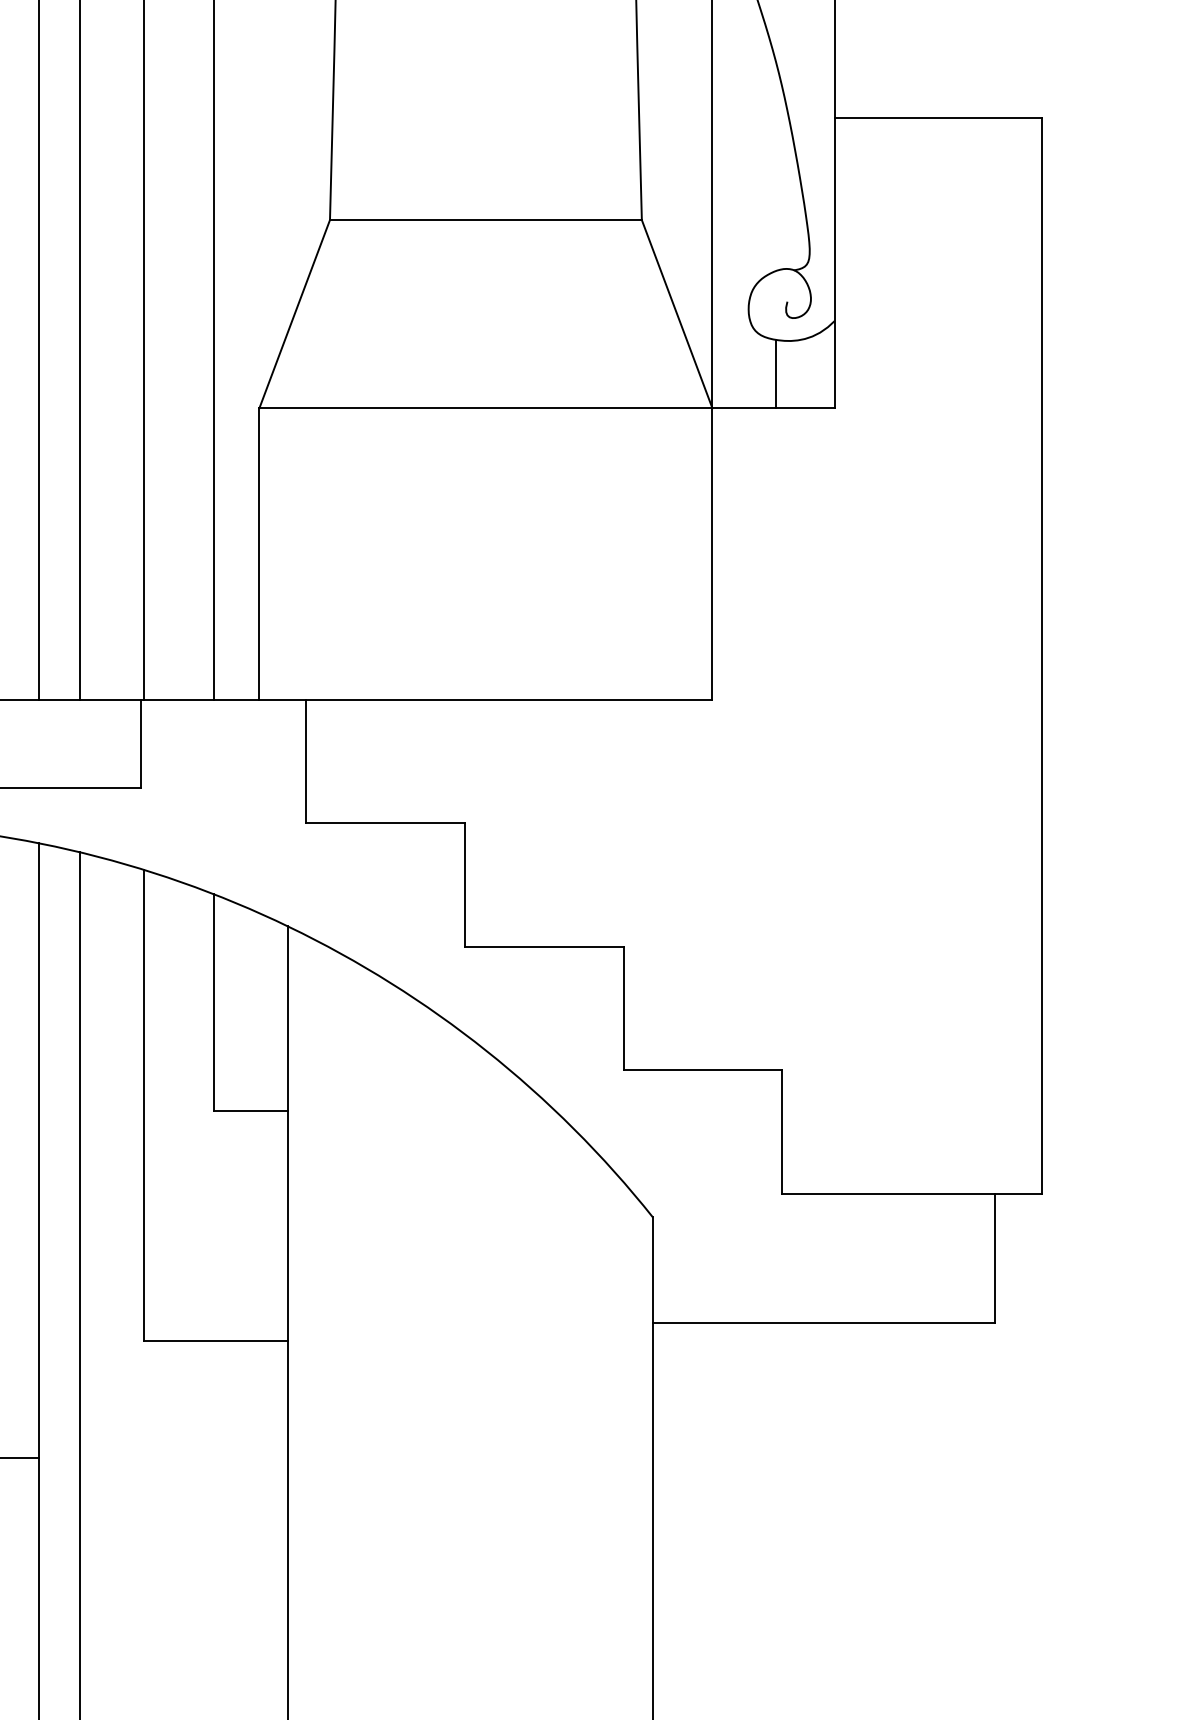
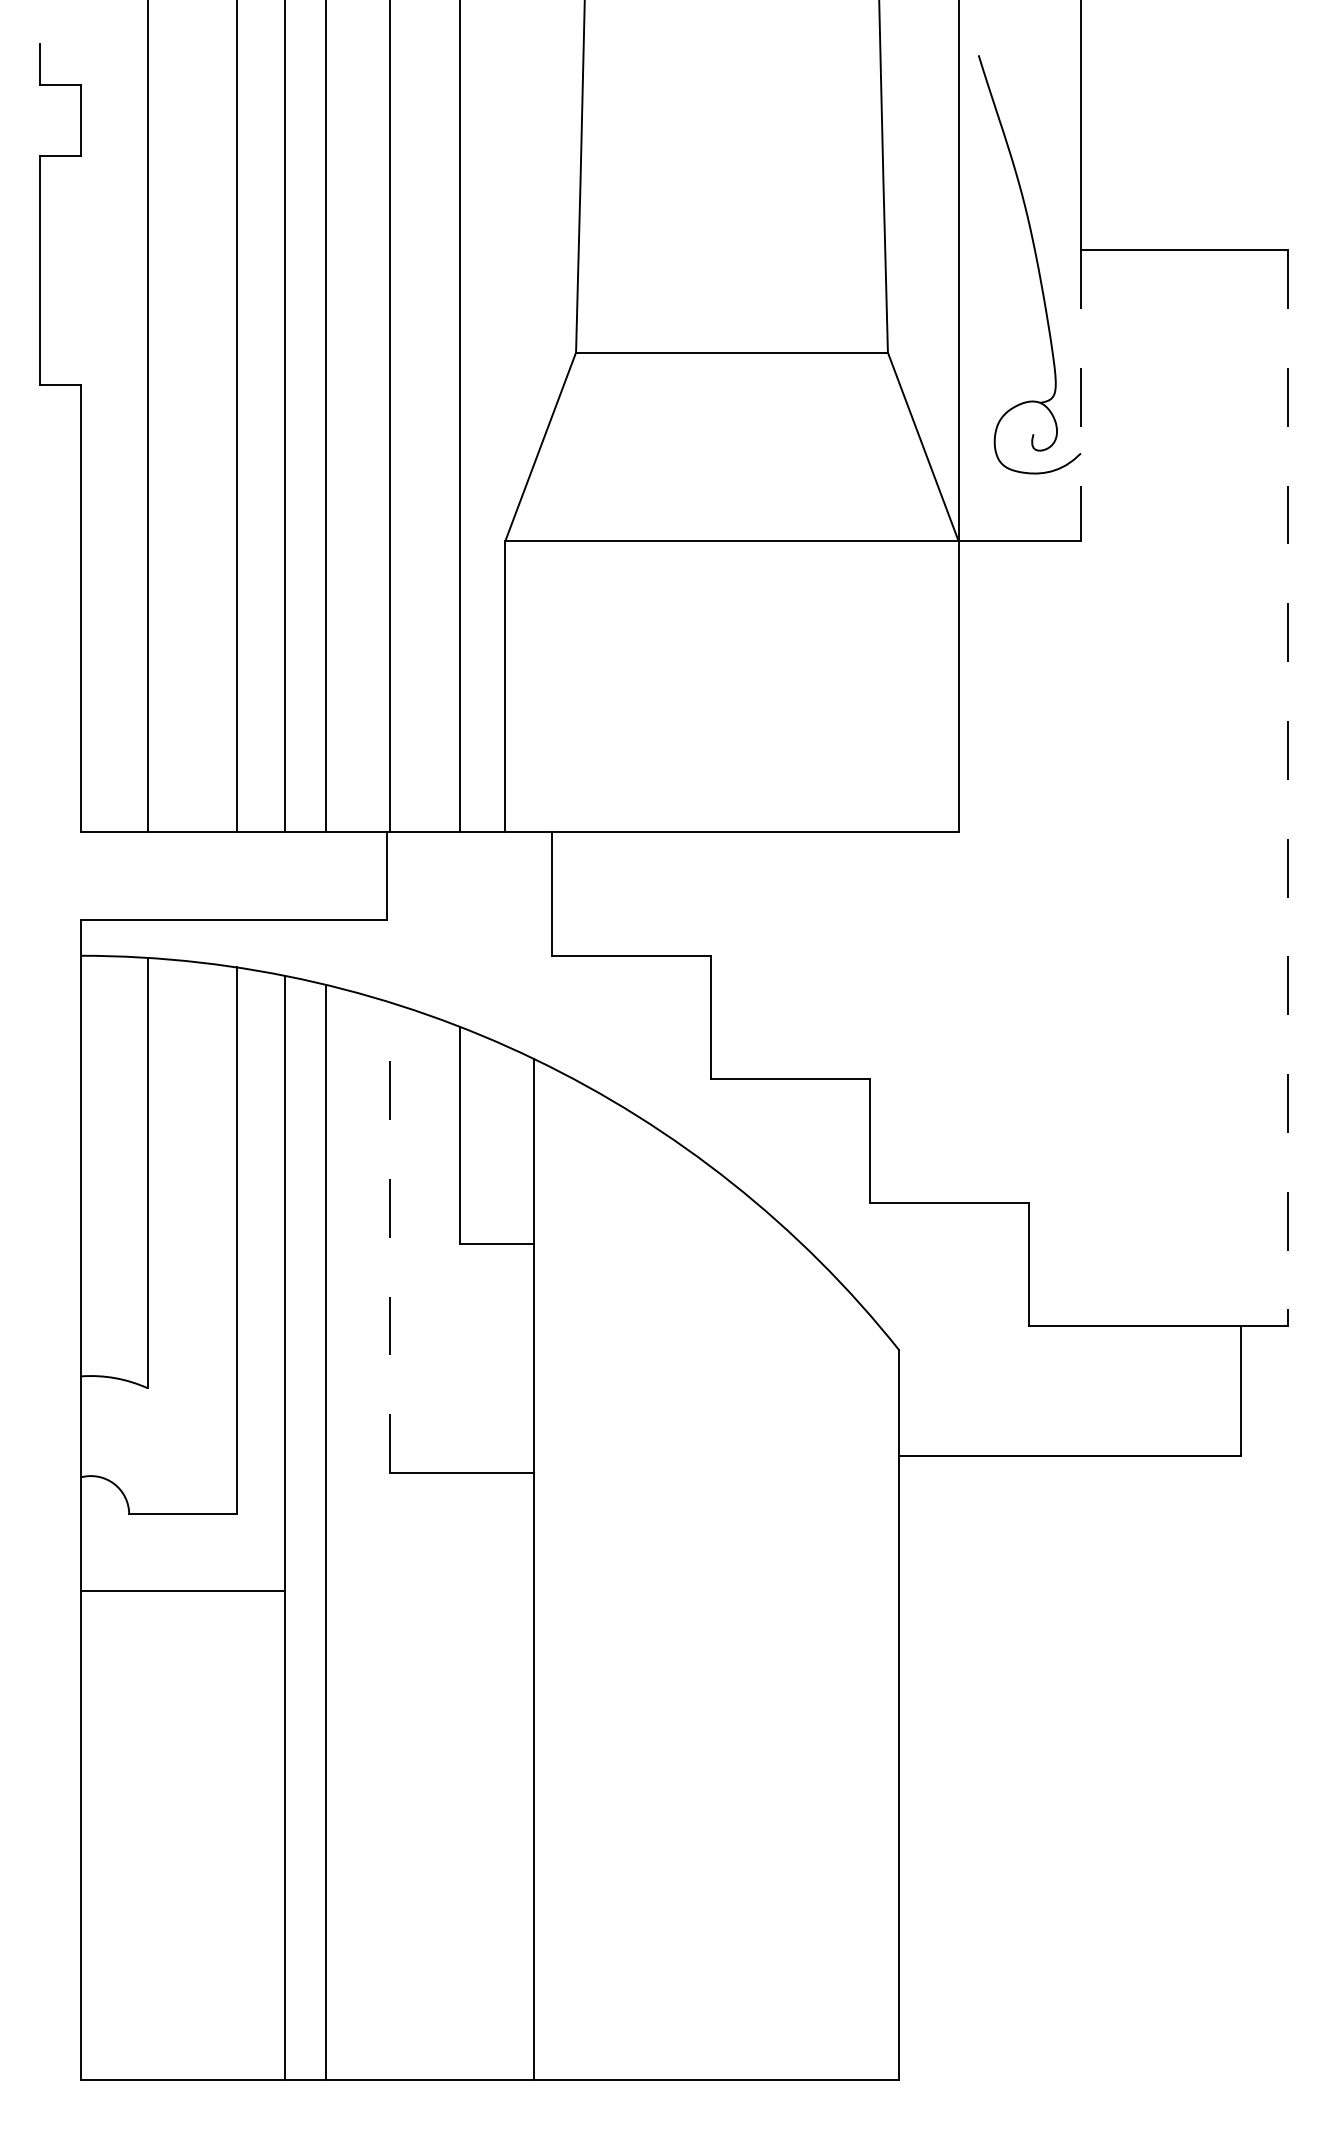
line: (834, 263) -> (1080, 396), solid -> dashed
line: (776, 373) -> (1022, 506), removed
line: (1042, 655) -> (1288, 788), solid -> dashed
line: (144, 1104) -> (390, 1237), solid -> dashed

